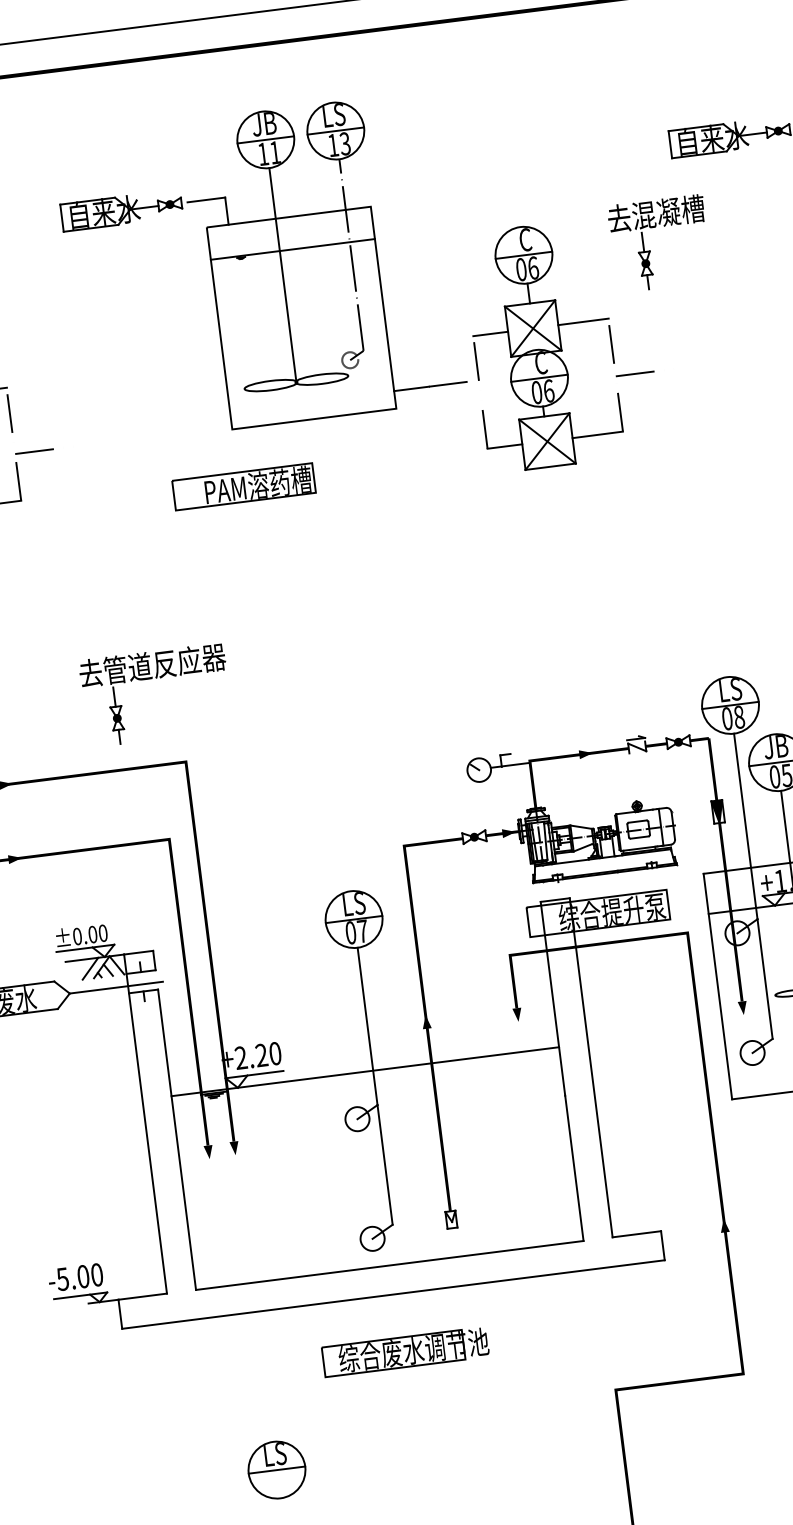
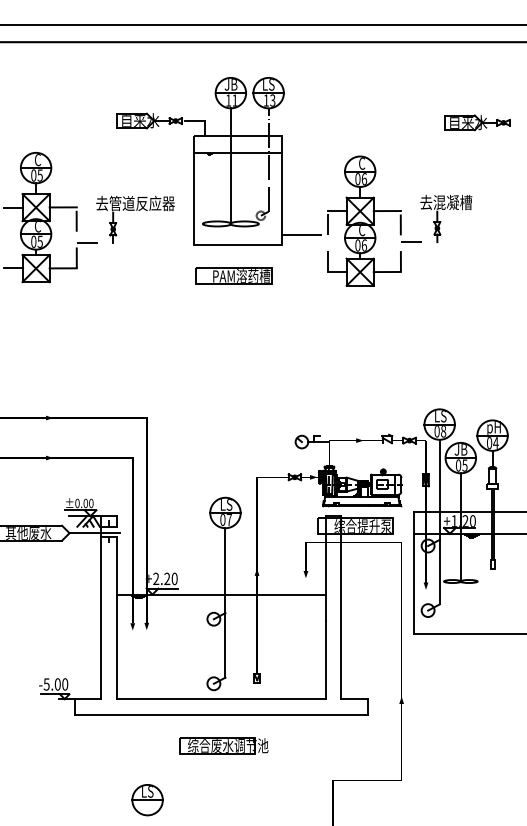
part: (660, 245) -> (446, 219), moved
part: (242, 486) -> (233, 275), moved
part: (152, 678) -> (134, 210), moved

